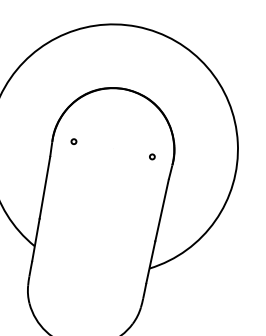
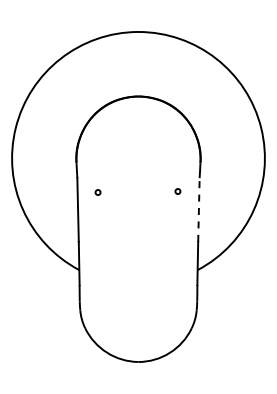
circle: (73, 141) -> (97, 192), moved
circle: (151, 156) -> (177, 191), moved
line: (161, 210) -> (198, 210), solid -> dashed

